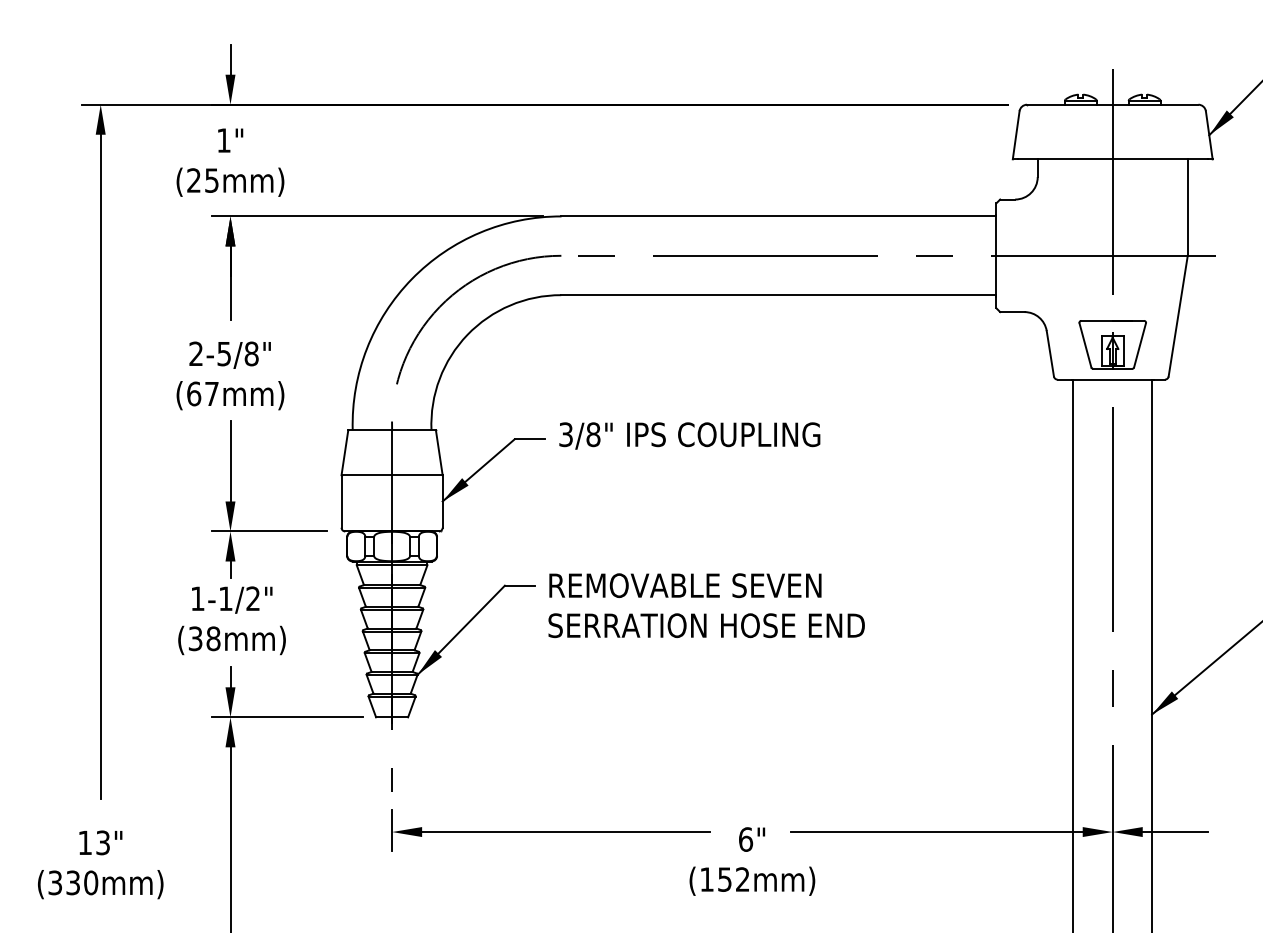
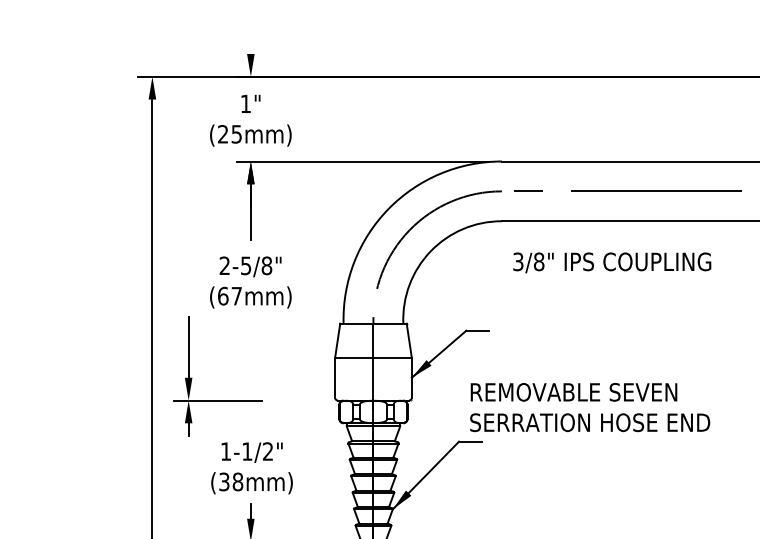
line: (230, 59) -> (250, 42), removed
text: (689, 435) -> (612, 262), moved
part: (269, 530) -> (218, 399), moved
text: (706, 605) -> (590, 407), moved

